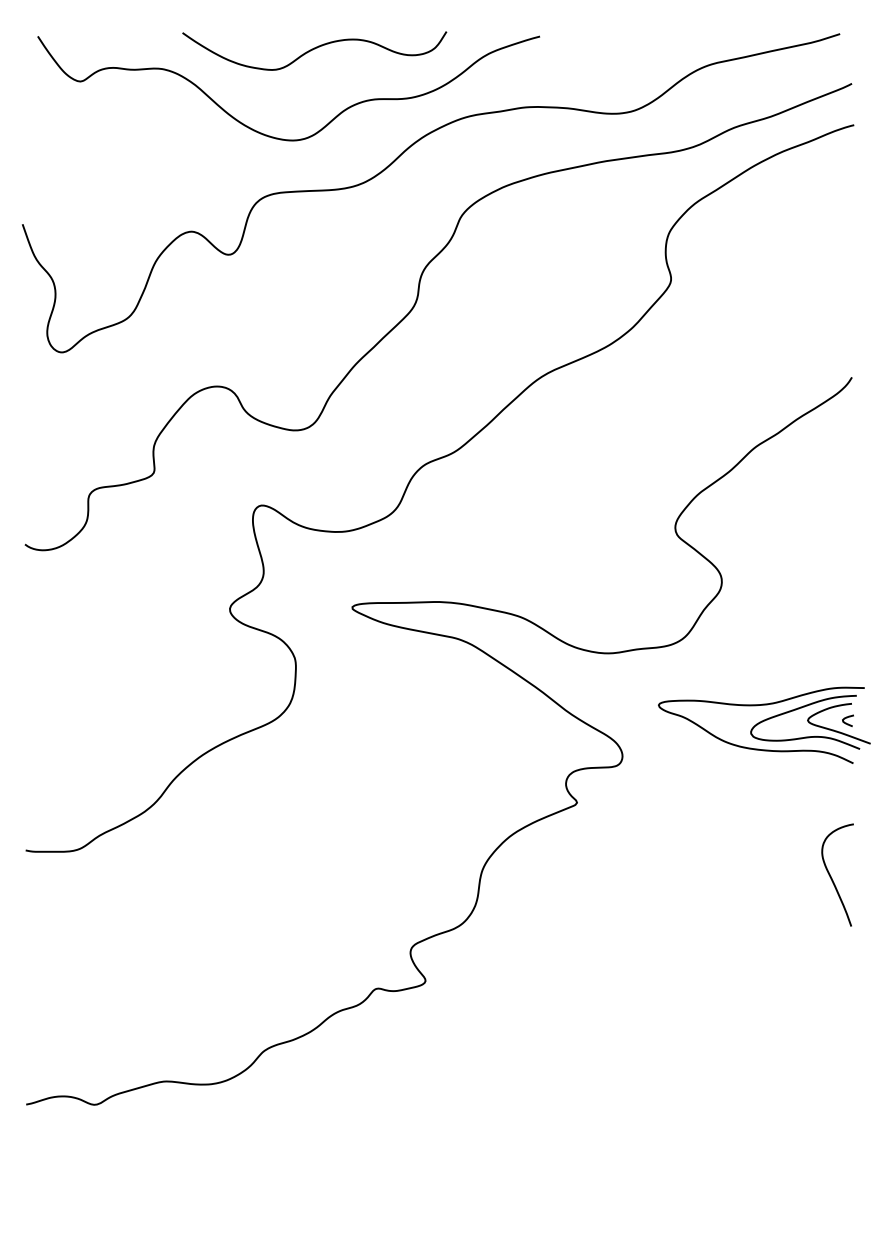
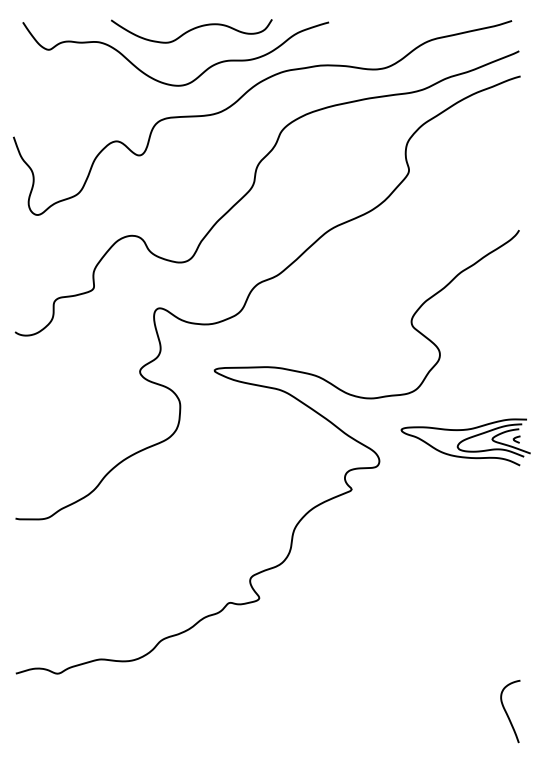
curve: (832, 876) -> (507, 712), moved

